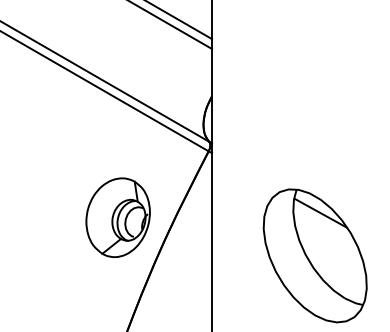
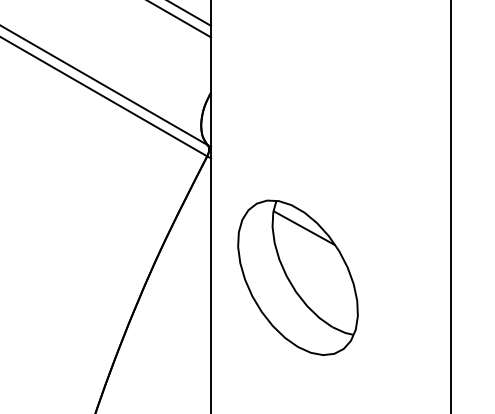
part: (117, 217) -> (101, 233), removed
part: (314, 255) -> (297, 277), moved

